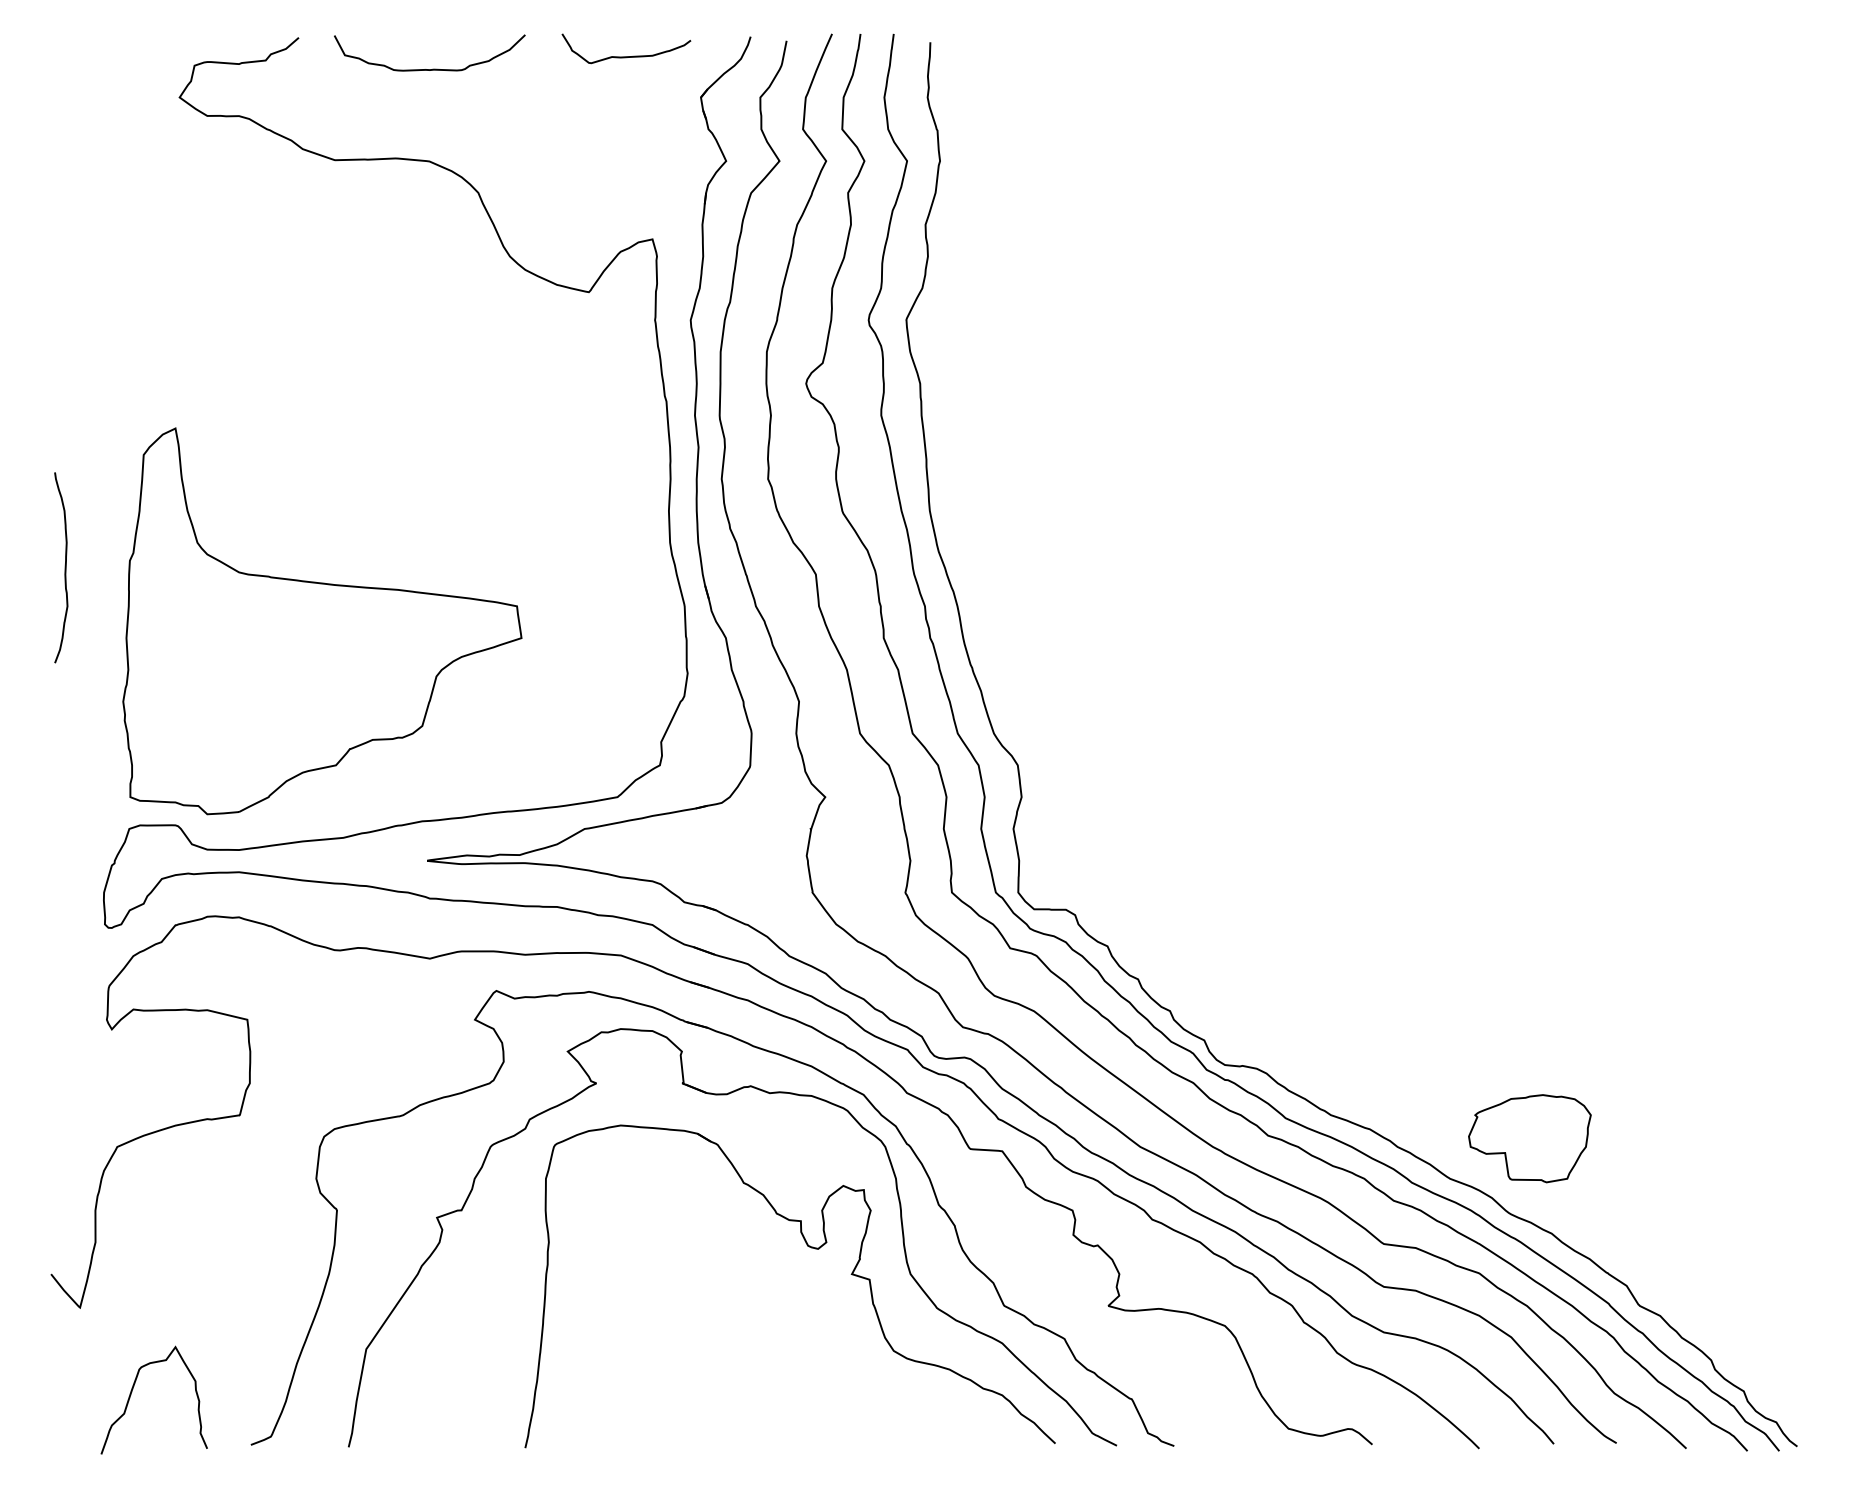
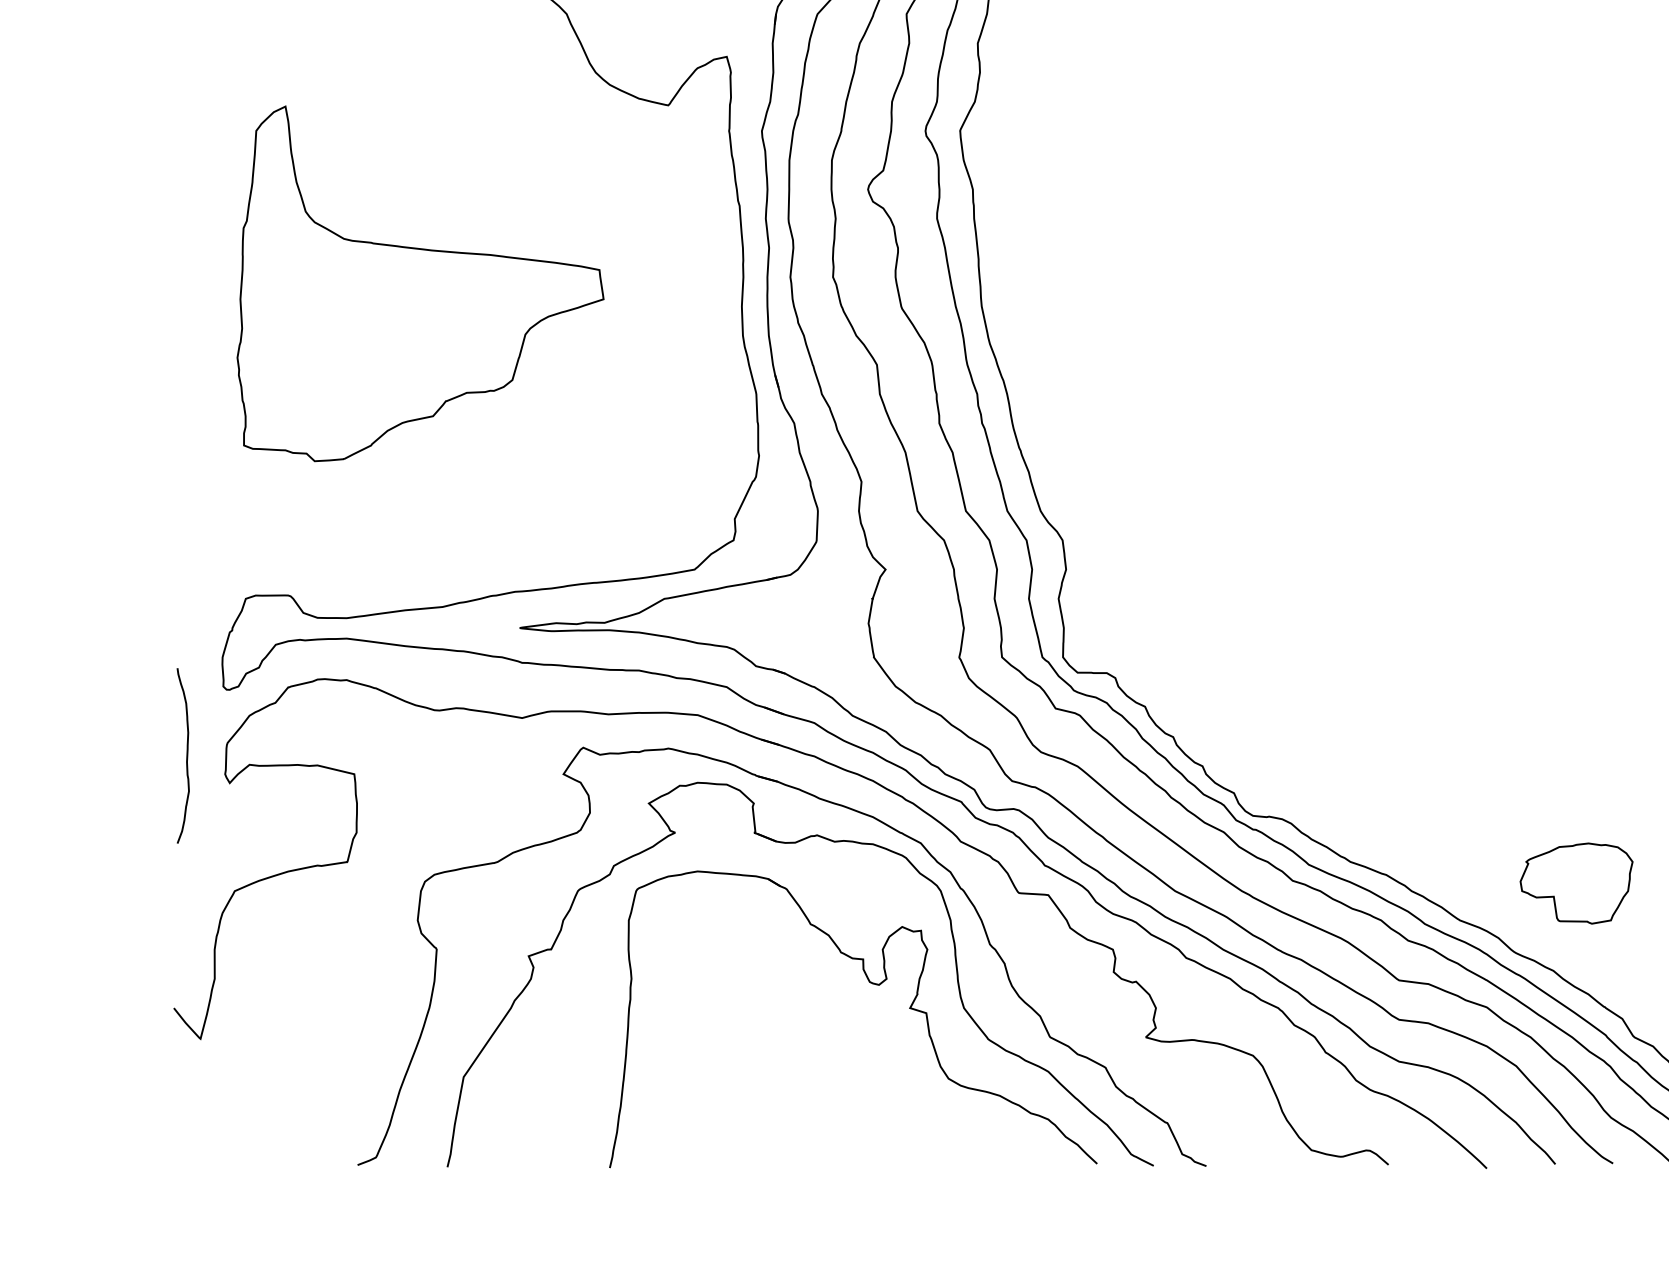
curve: (64, 567) -> (186, 755), moved
part: (322, 621) -> (420, 284), moved
part: (1529, 1138) -> (1576, 883), moved
curve: (132, 1392) -> (248, 1116), removed

